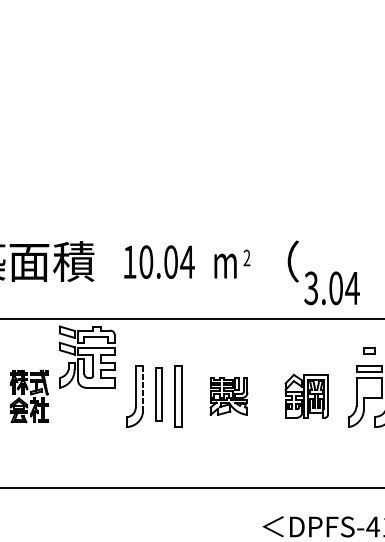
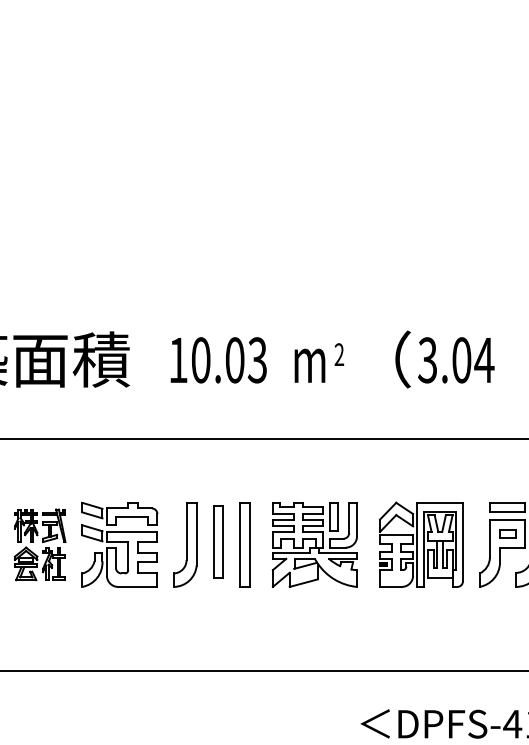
text: (187, 262) -> (257, 360), 10.04 -> 10.03
text: (332, 288) -> (456, 360), moved
part: (369, 351) -> (507, 533), moved
part: (86, 356) -> (119, 544), moved
line: (143, 388) -> (196, 533), dashed -> solid
part: (228, 396) -> (314, 544), size x1.67
part: (306, 396) -> (421, 544), size x1.43

